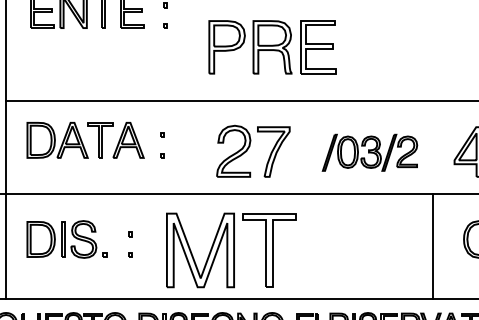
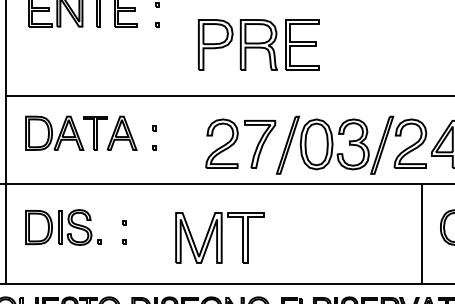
part: (369, 152) -> (351, 144), size x1.67
line: (432, 246) -> (421, 234), moved
part: (231, 249) -> (219, 237), size x0.71

